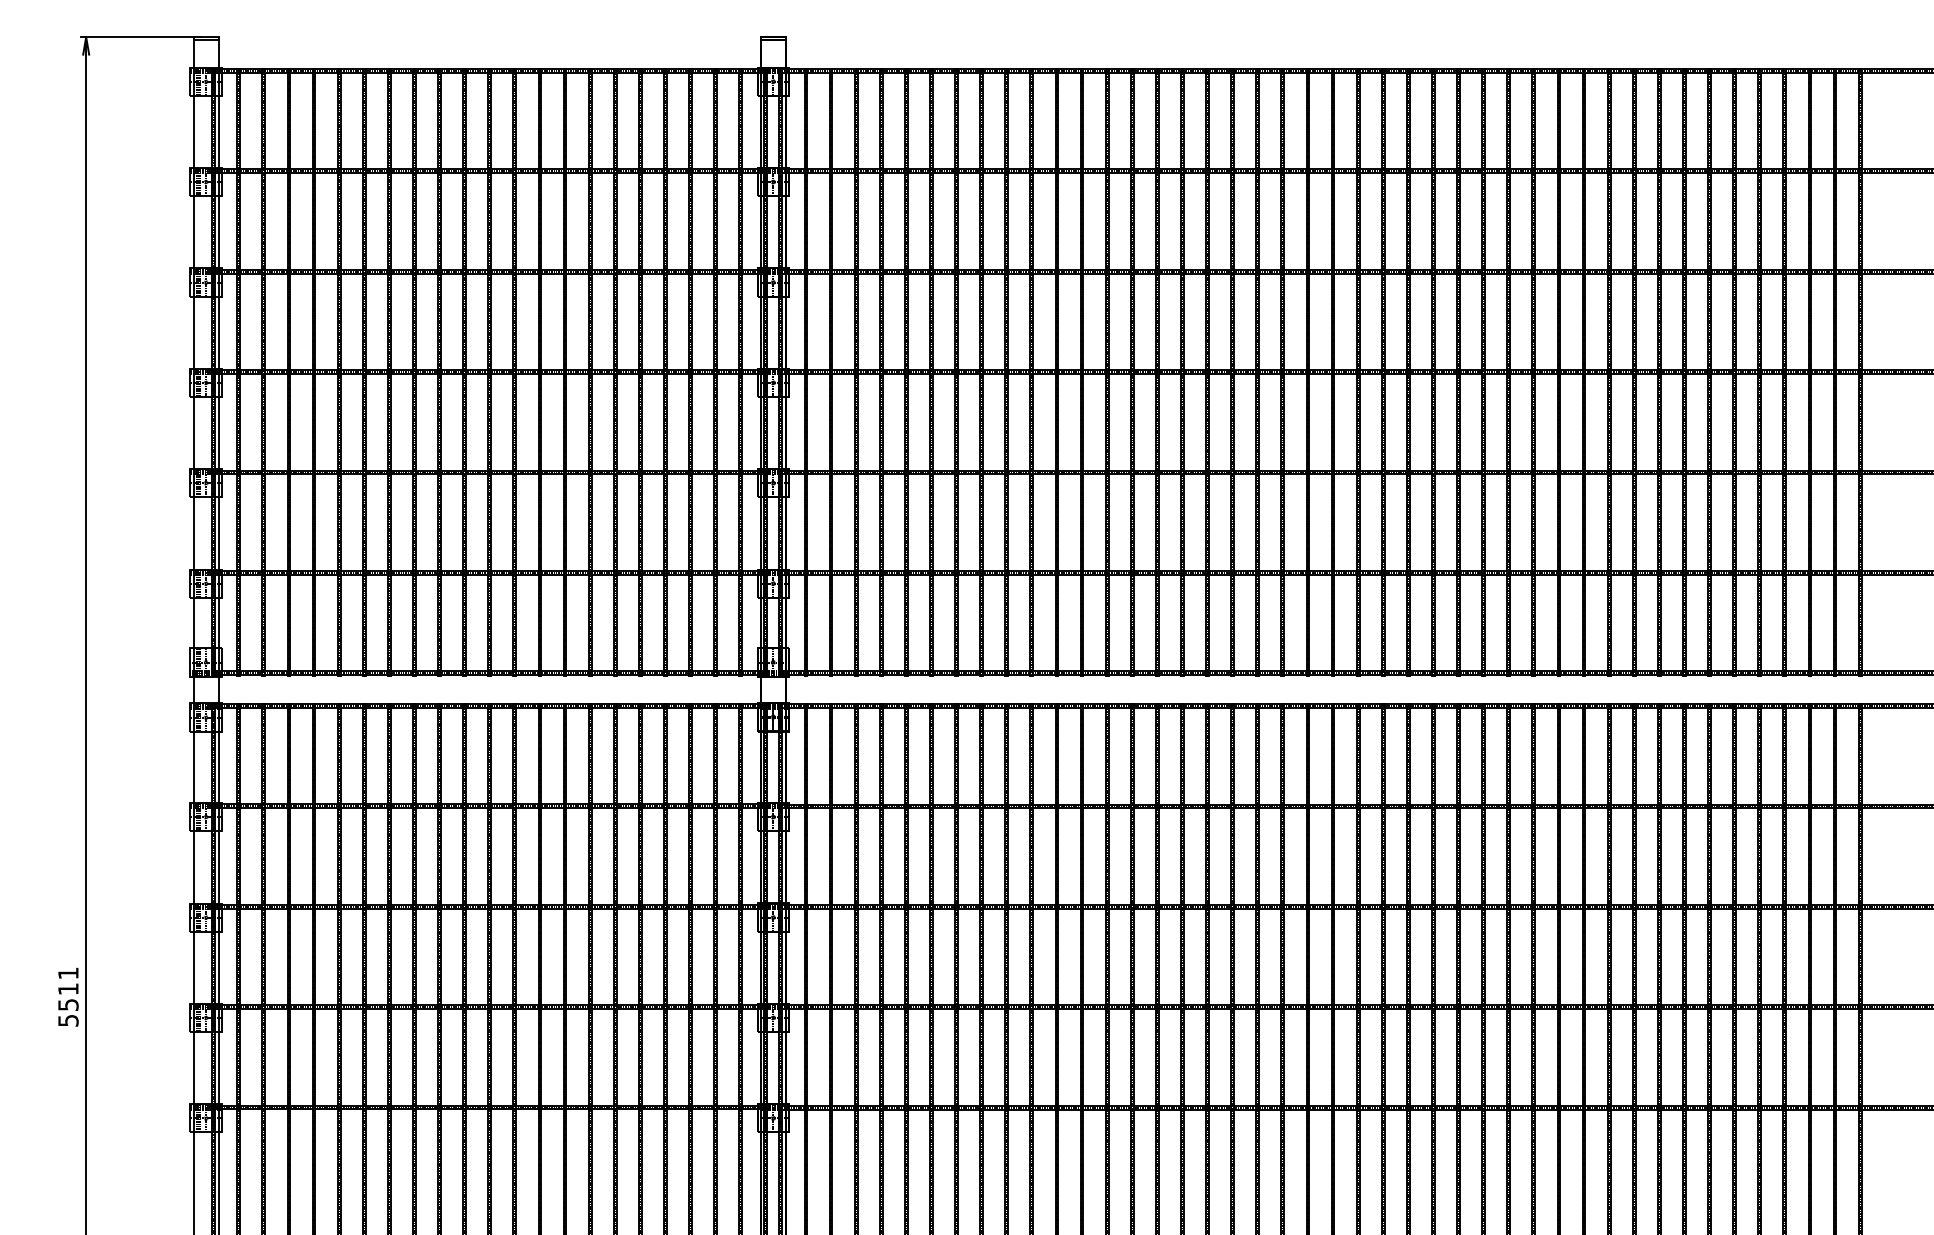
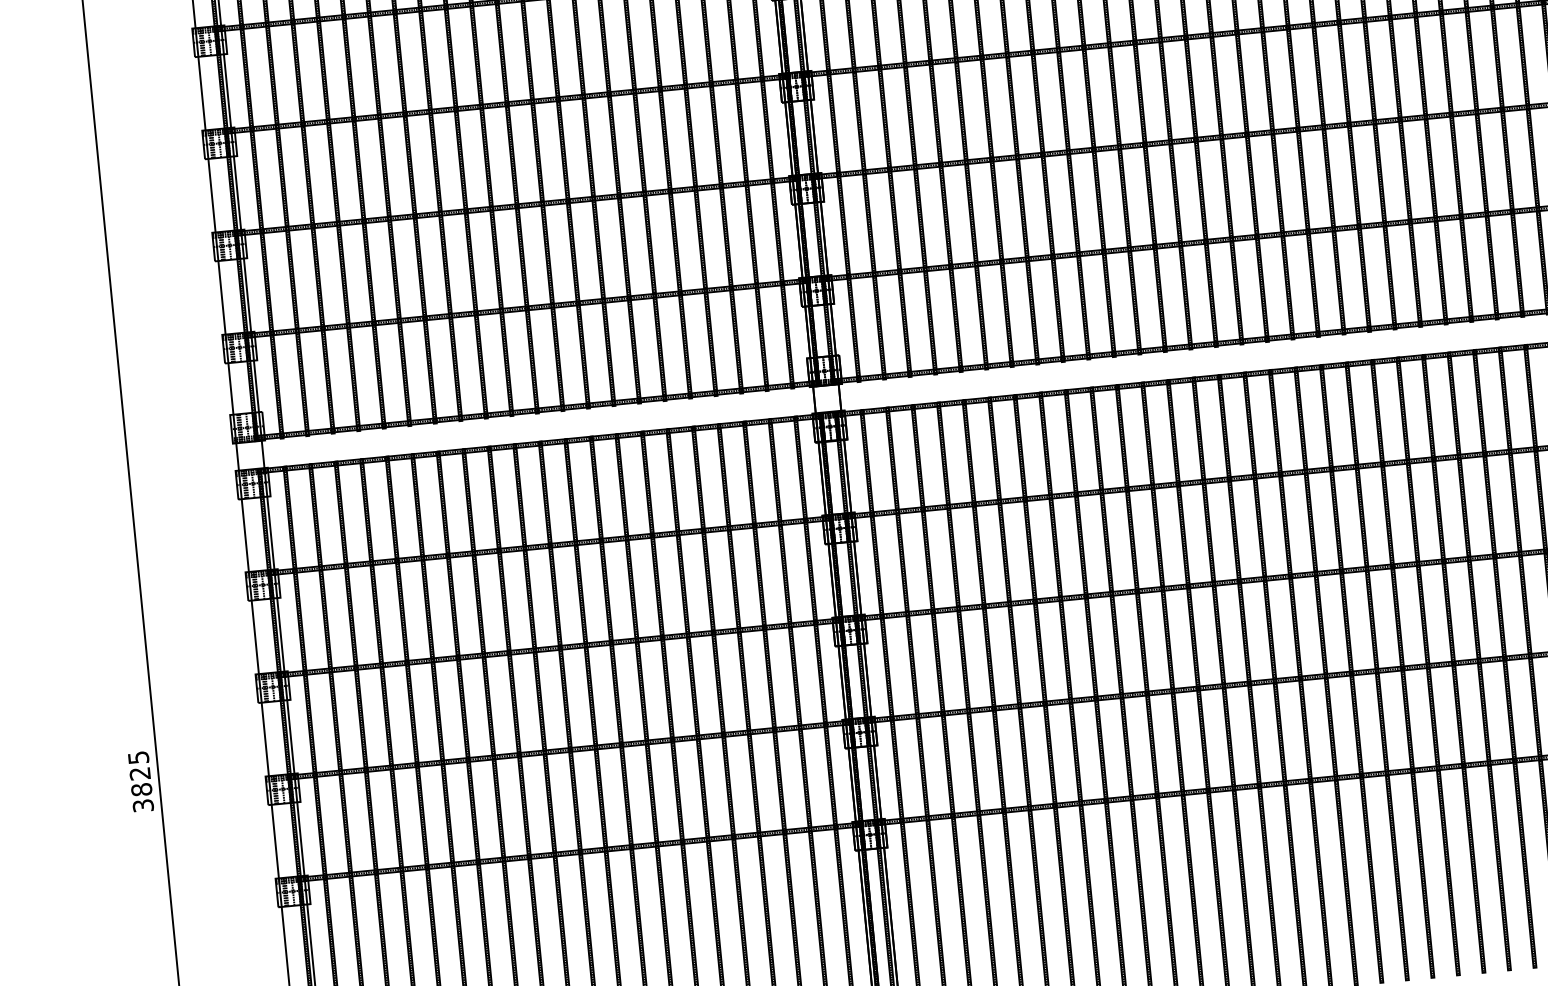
text: (68, 996) -> (140, 781), 5511 -> 3825

